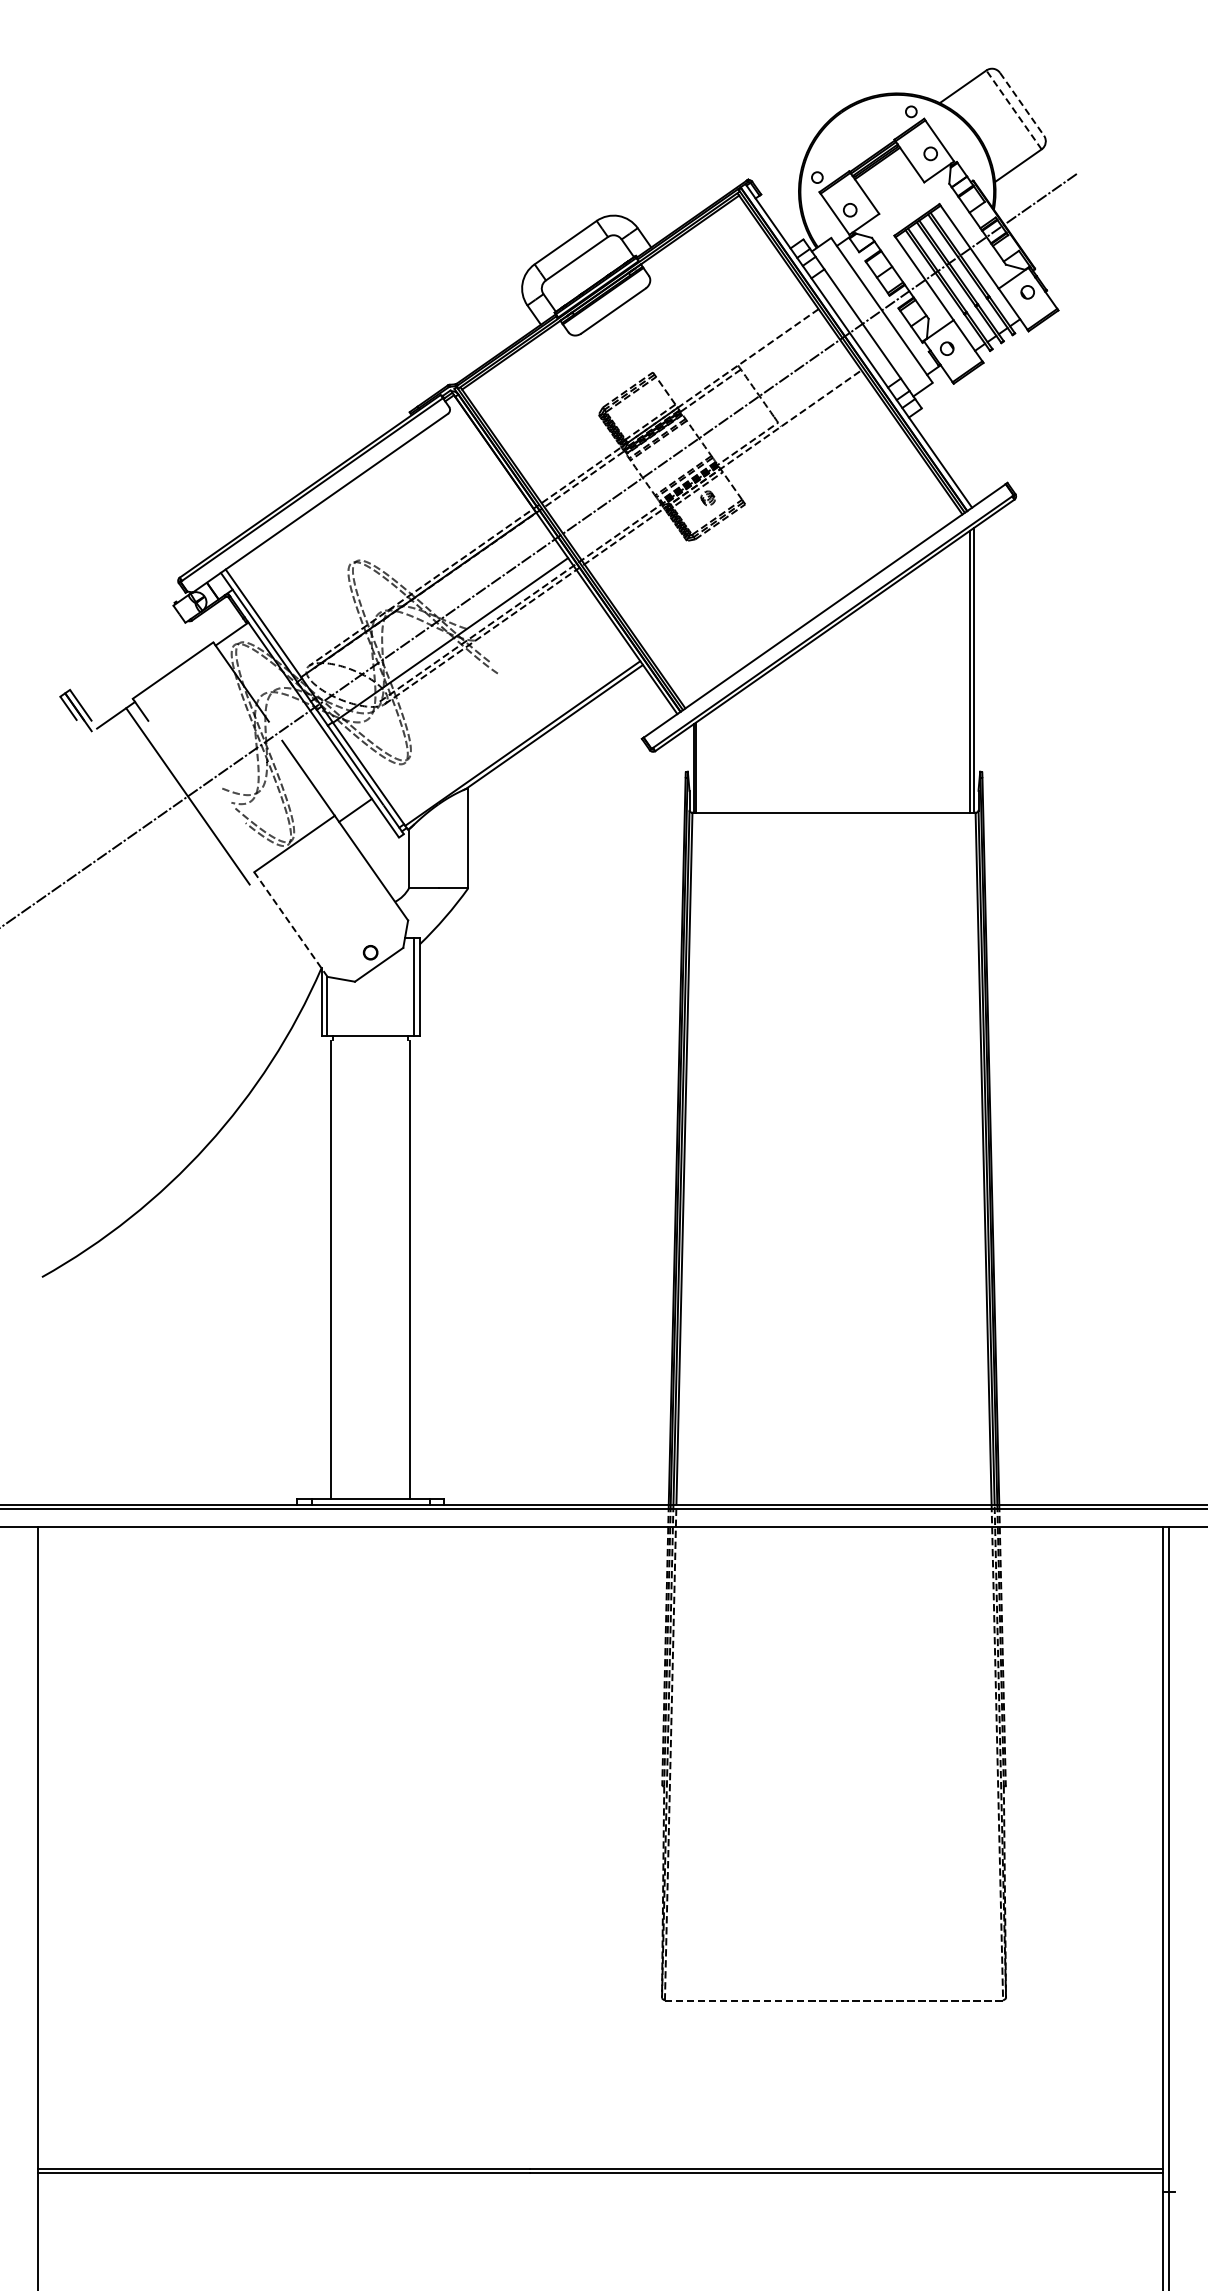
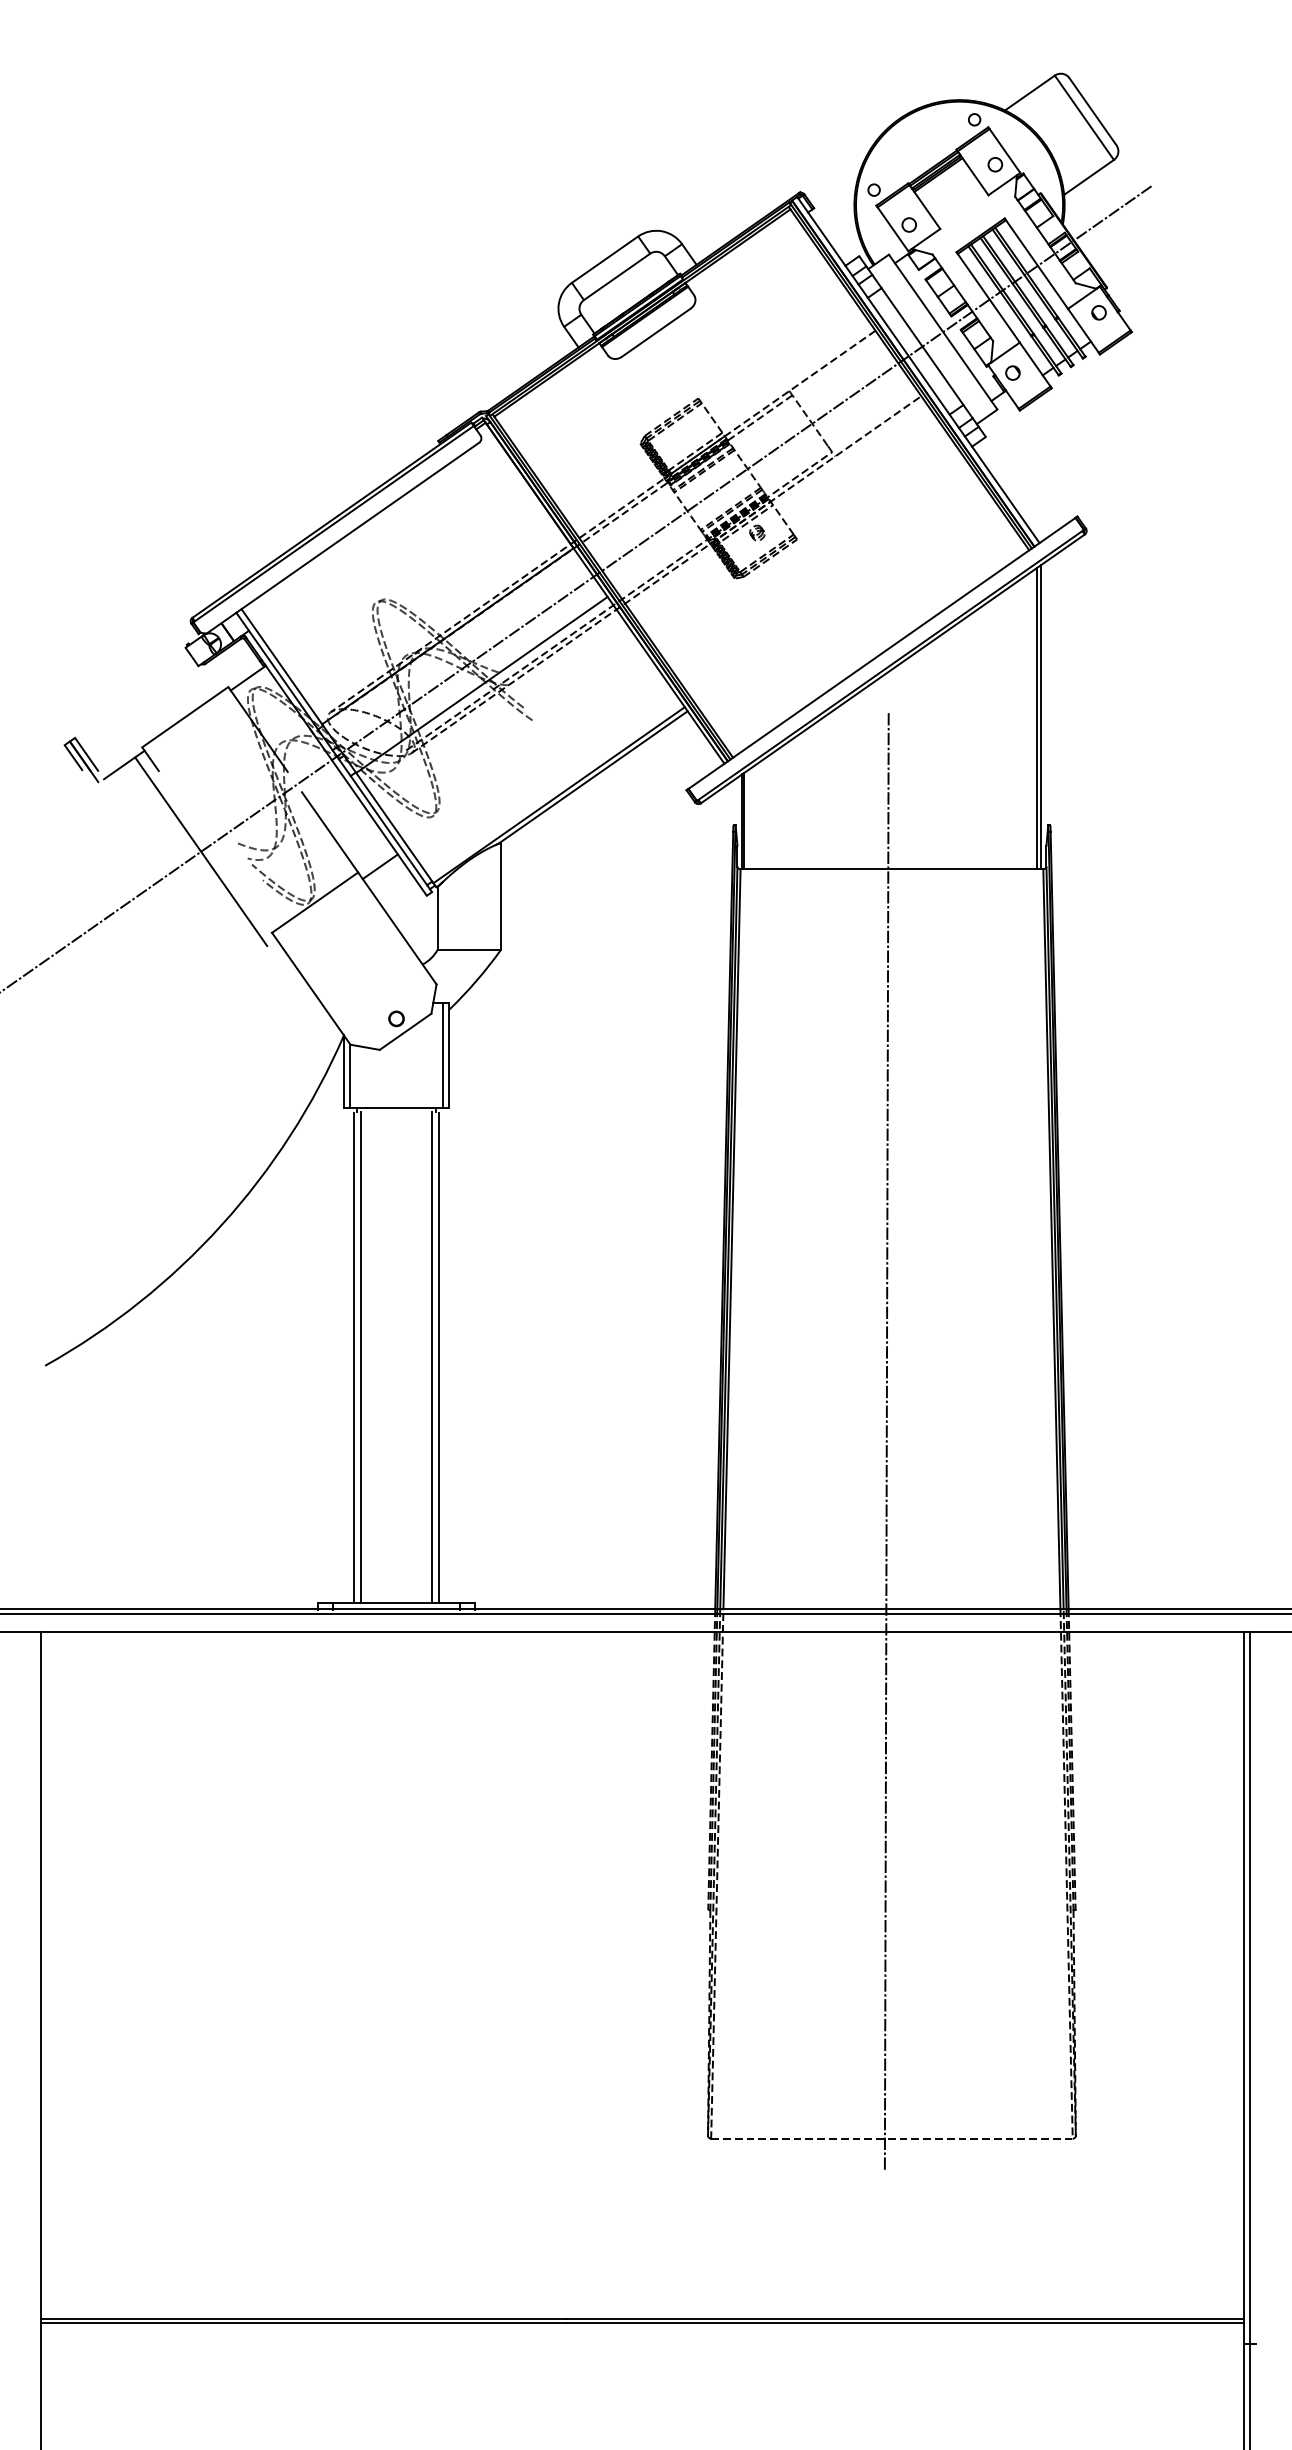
line: (1022, 104) -> (1093, 111), dashed -> solid
line: (1013, 109) -> (1083, 117), dashed -> solid
line: (290, 924) -> (310, 988), dashed -> solid
line: (337, 1269) -> (361, 1357), added
line: (404, 1269) -> (432, 1357), added
line: (828, 1348) -> (886, 1442), added

